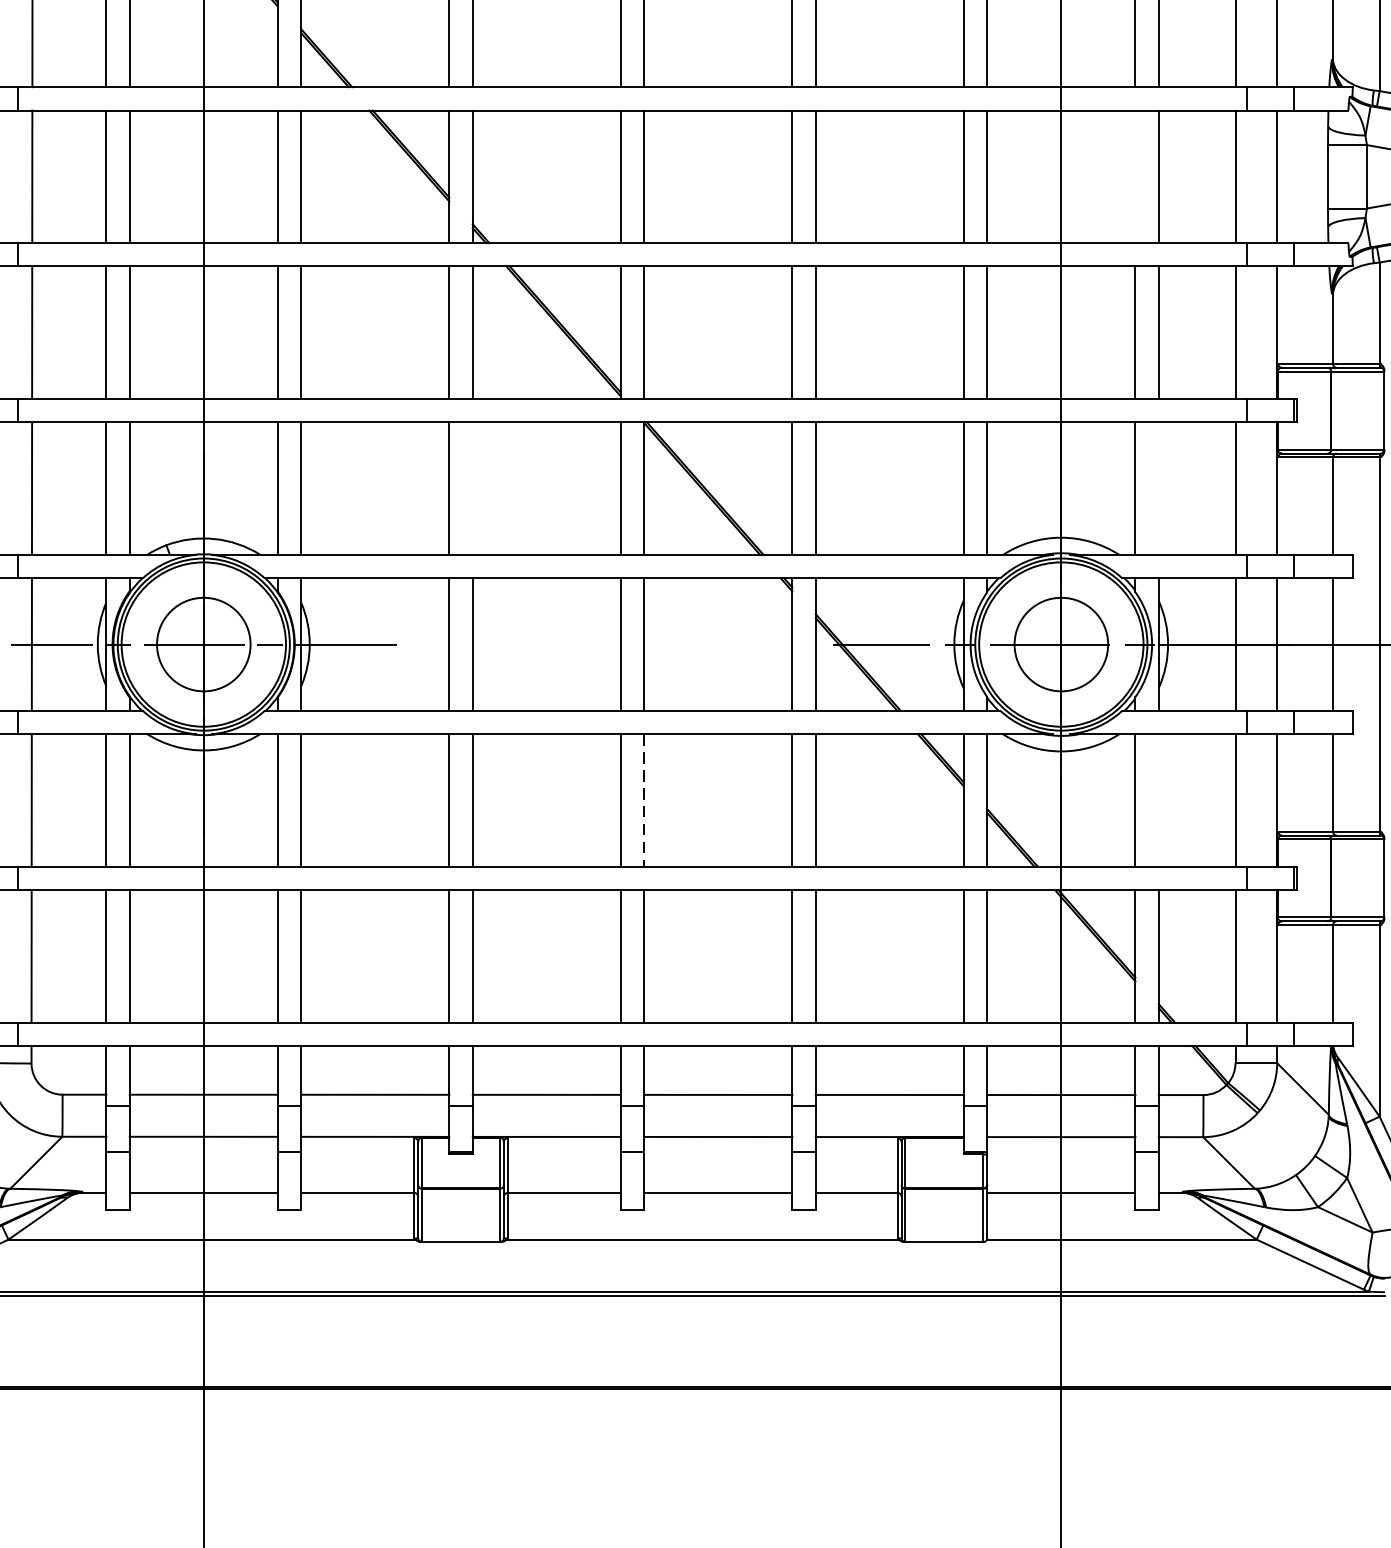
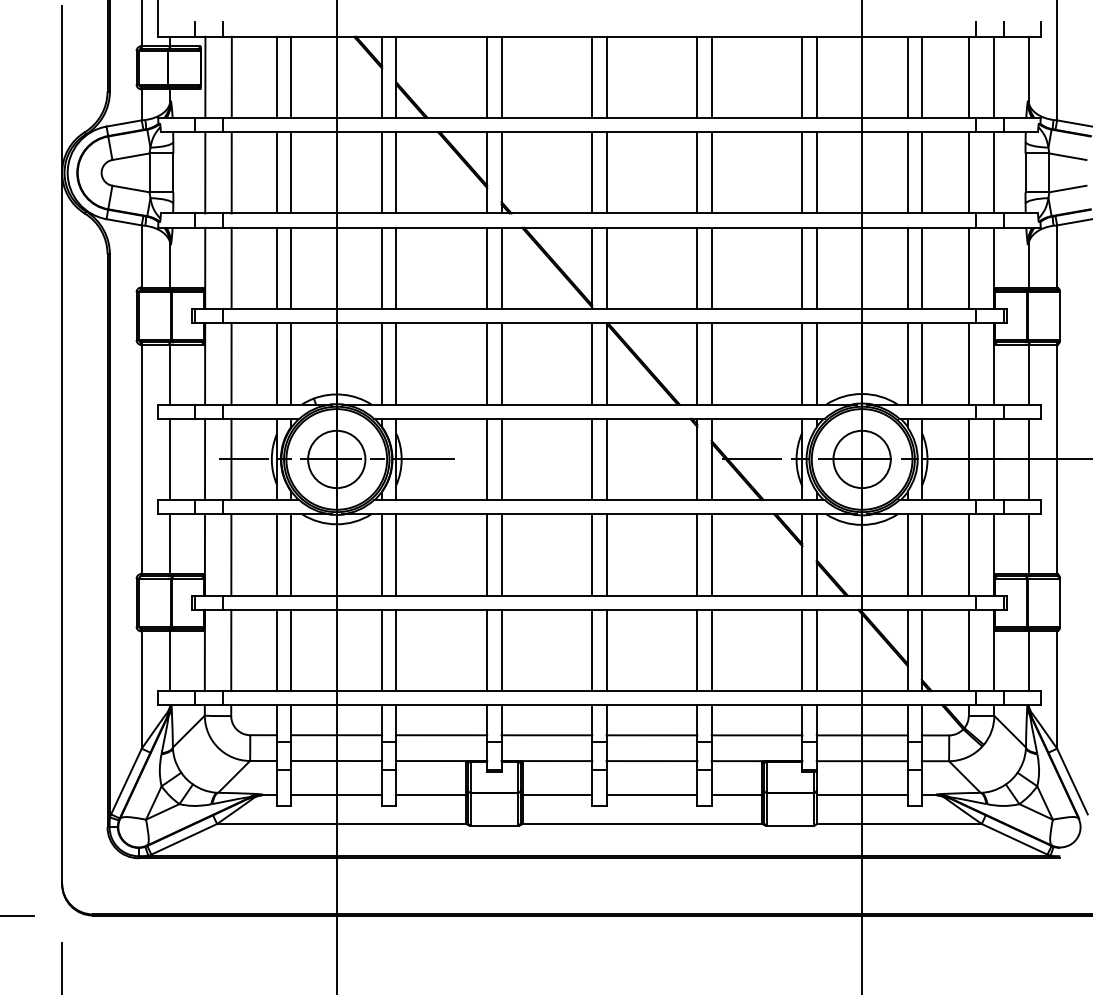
line: (1135, 176) -> (907, 172), added
line: (472, 487) -> (501, 363), added
line: (1158, 487) -> (921, 363), added
line: (644, 799) -> (606, 554), dashed -> solid
line: (1158, 799) -> (921, 554), added

